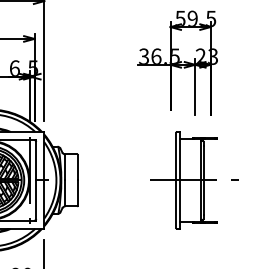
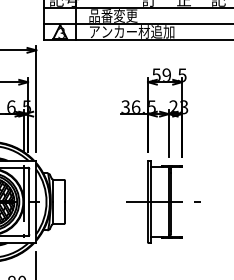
part: (178, 62) -> (154, 112), moved

